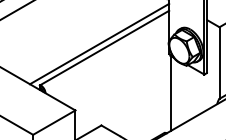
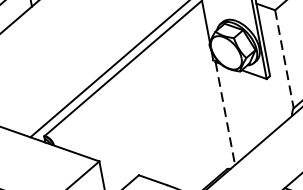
line: (219, 63) -> (284, 59), solid -> dashed
line: (170, 93) -> (225, 113), solid -> dashed

